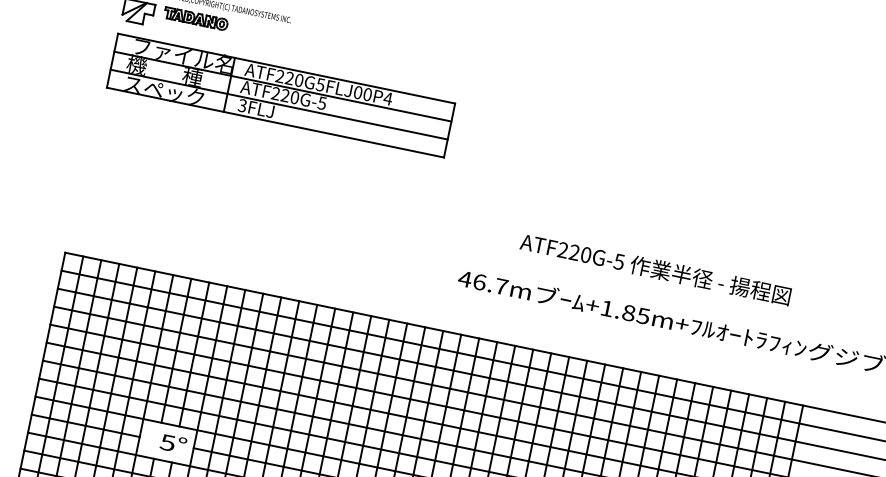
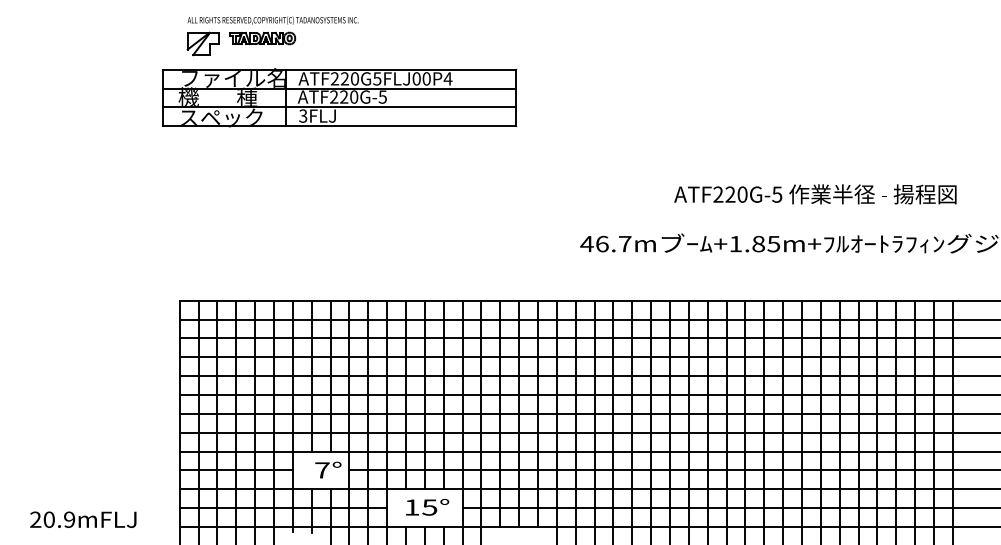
part: (280, 95) -> (339, 97), moved
text: (655, 269) -> (815, 194), moved
text: (167, 442) -> (321, 470), 5° -> 7°

